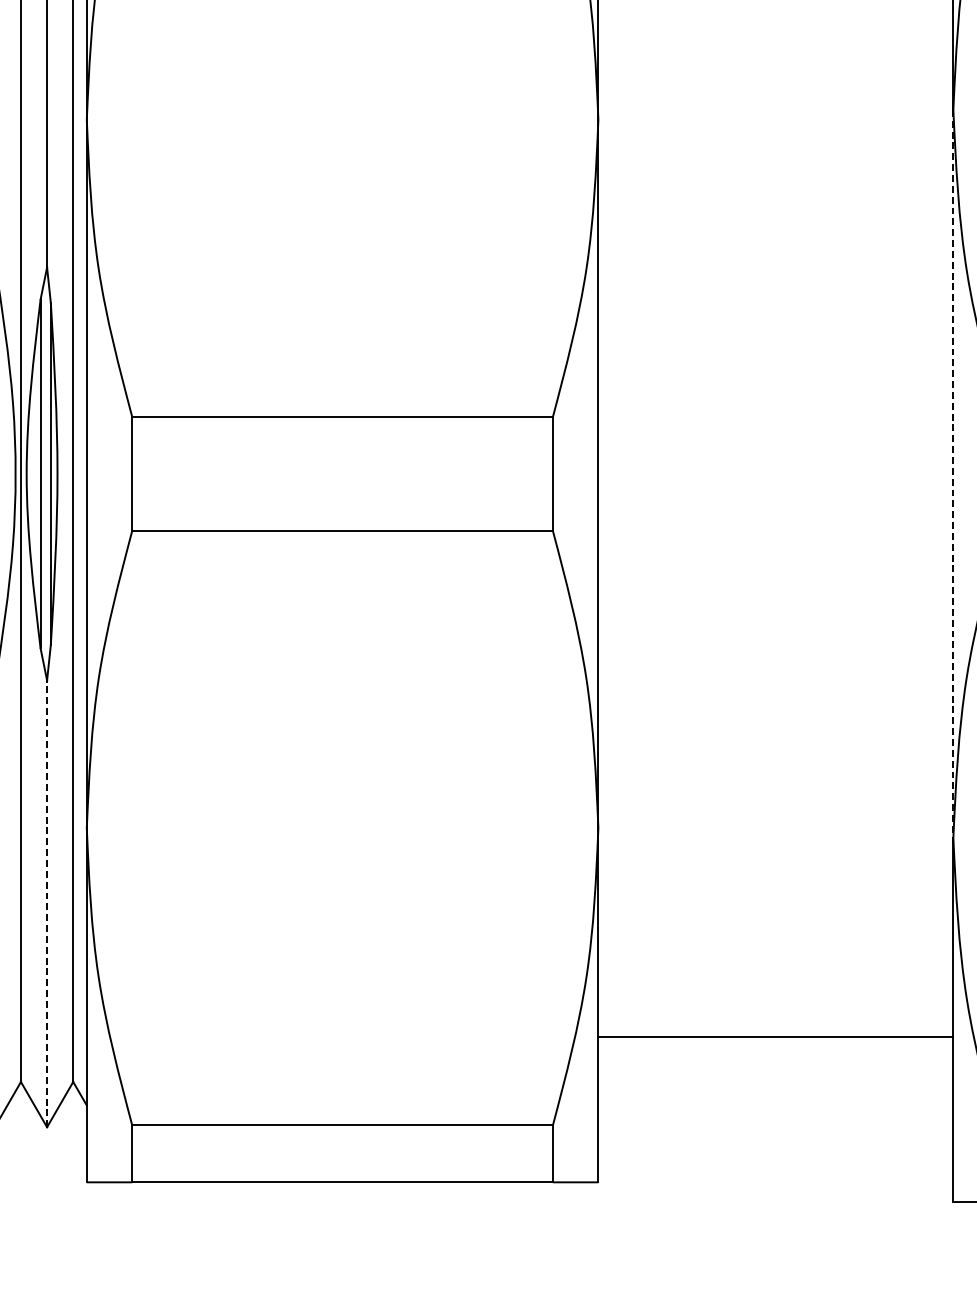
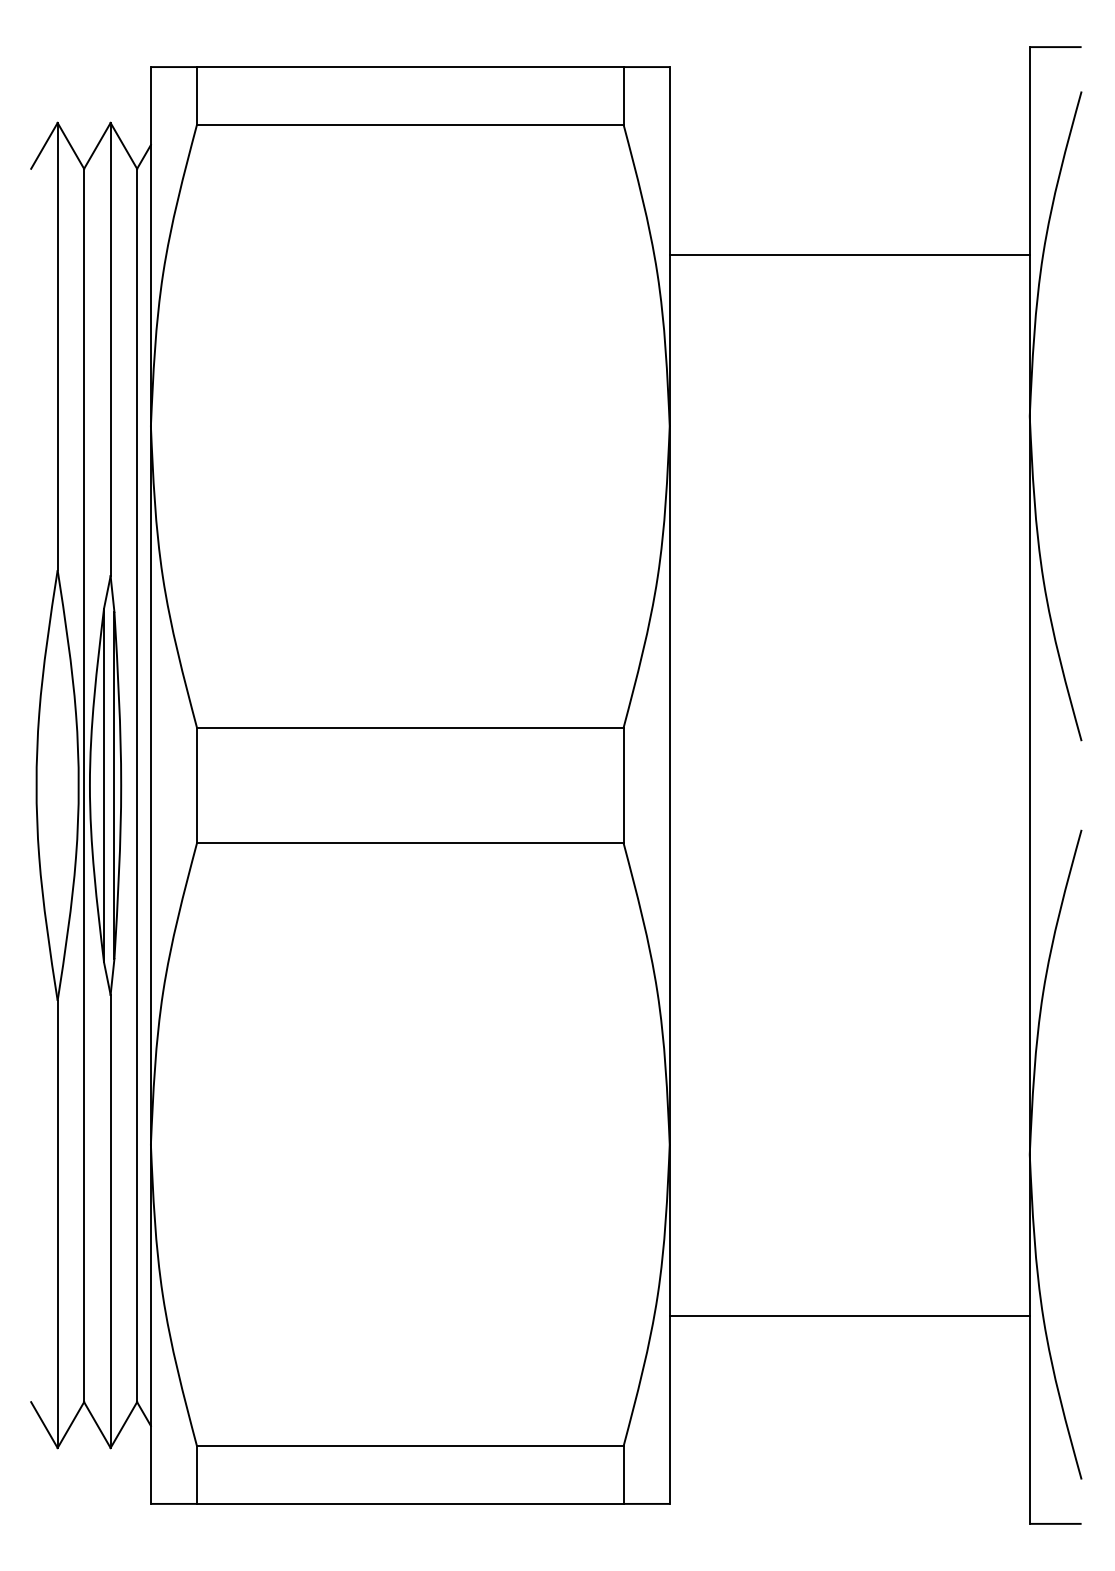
line: (953, 473) -> (1029, 785), dashed -> solid
line: (46, 903) -> (110, 1221), dashed -> solid
line: (775, 1036) -> (849, 1316), moved

